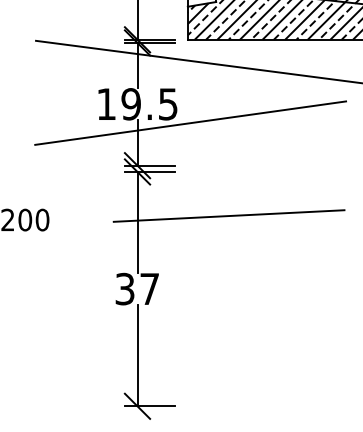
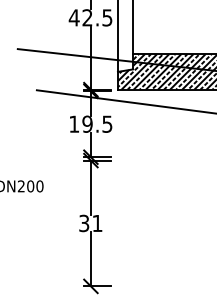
line: (190, 123) -> (119, 134), removed
line: (228, 216) -> (139, 184), removed
text: (149, 289) -> (97, 223), 37 -> 31

